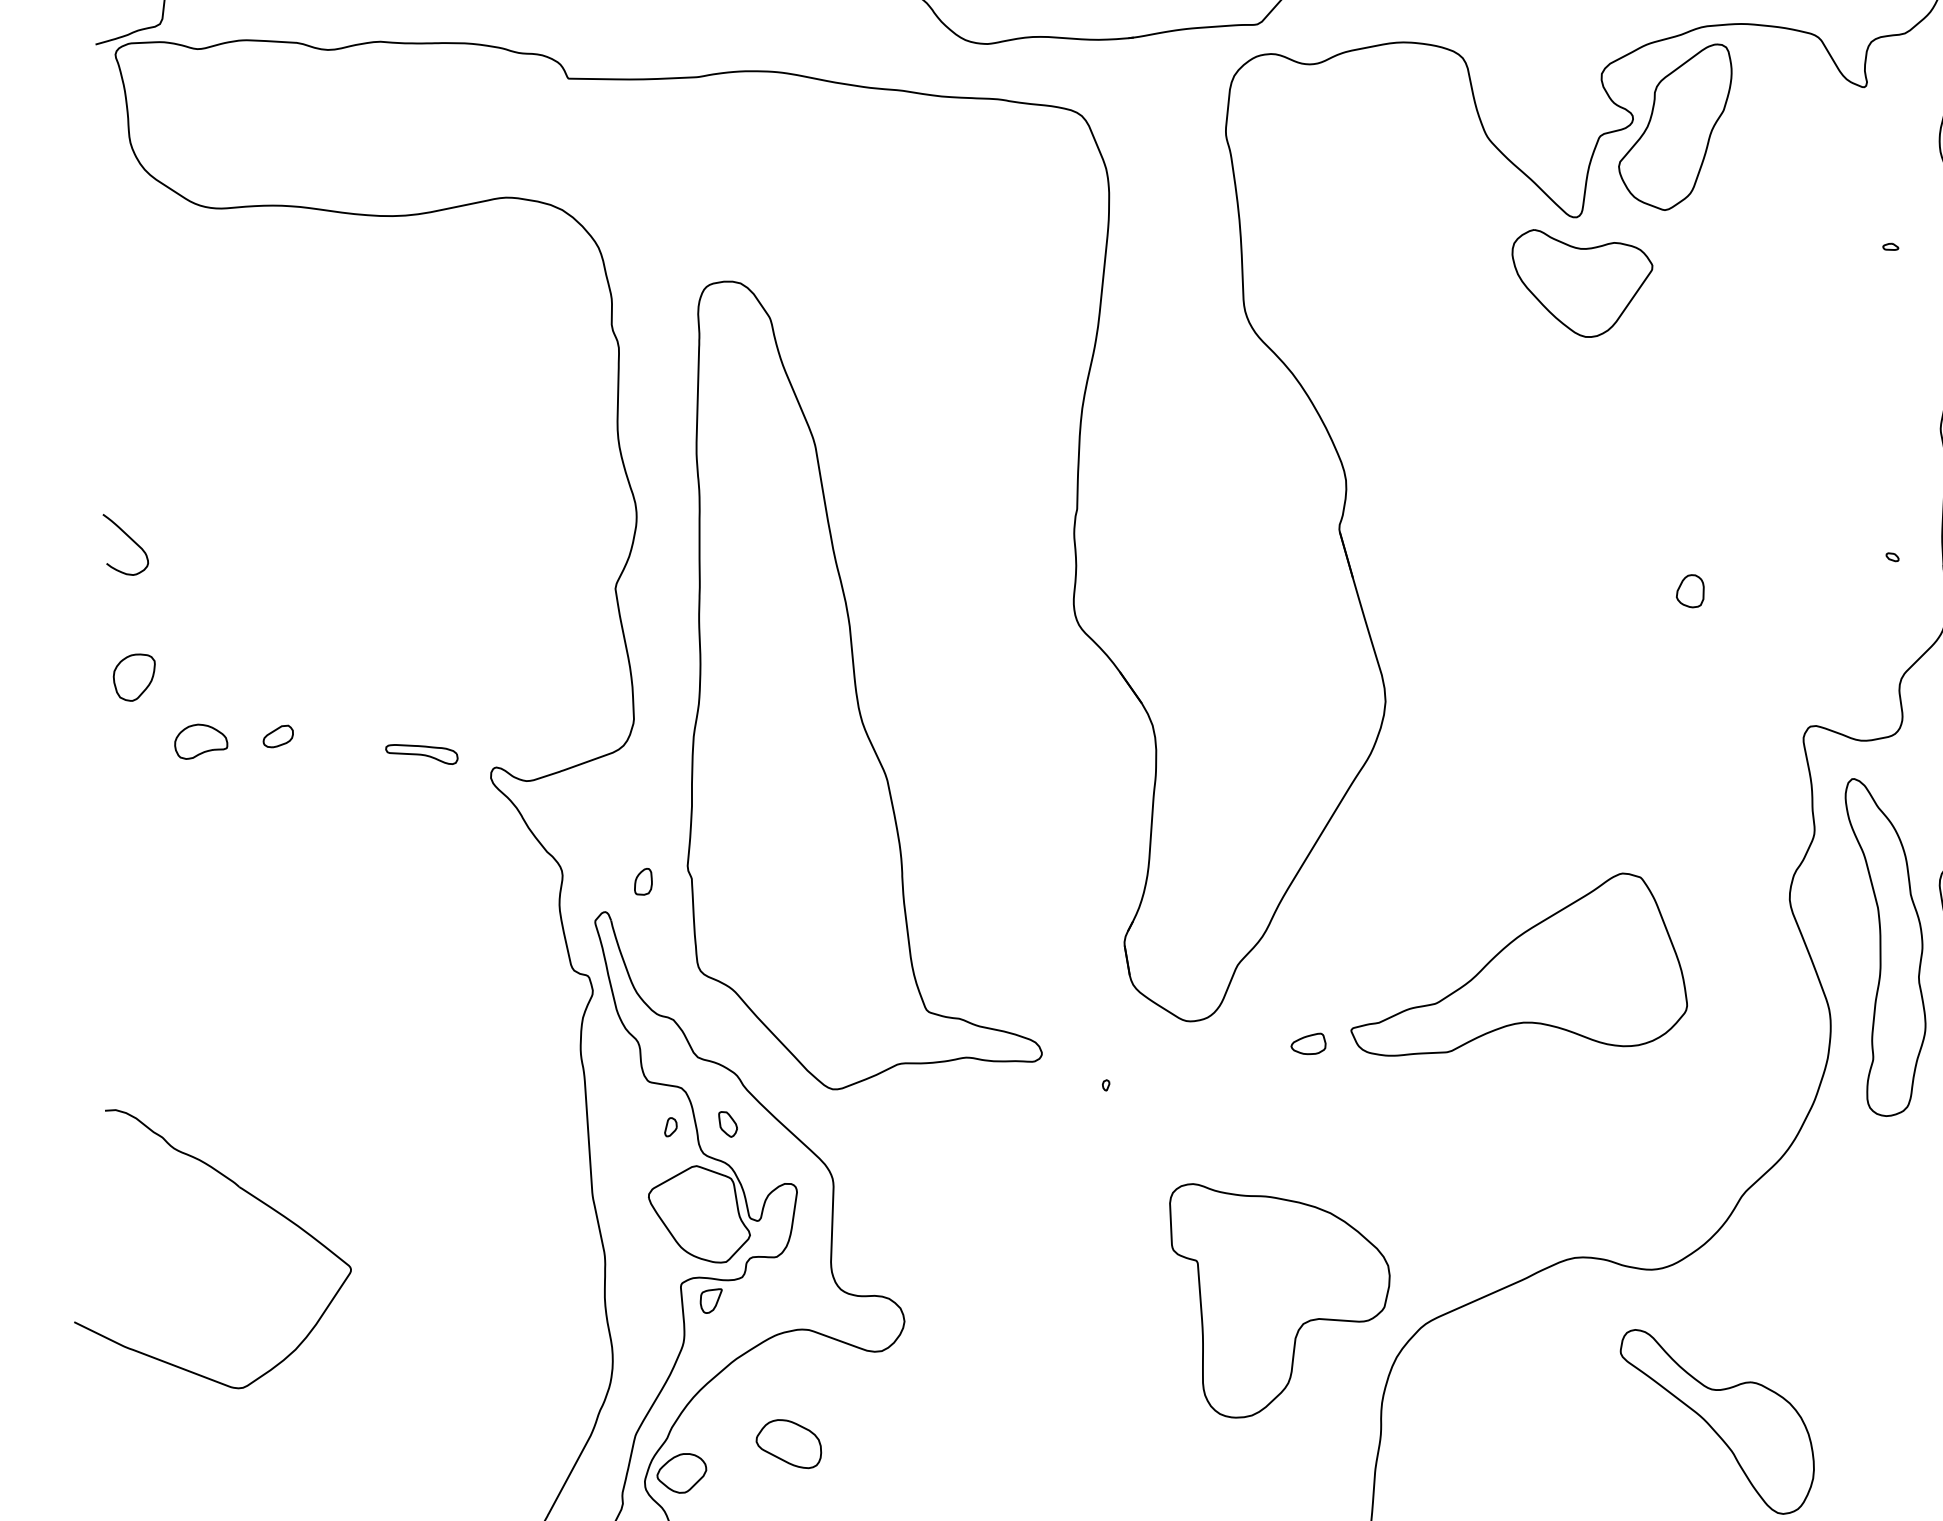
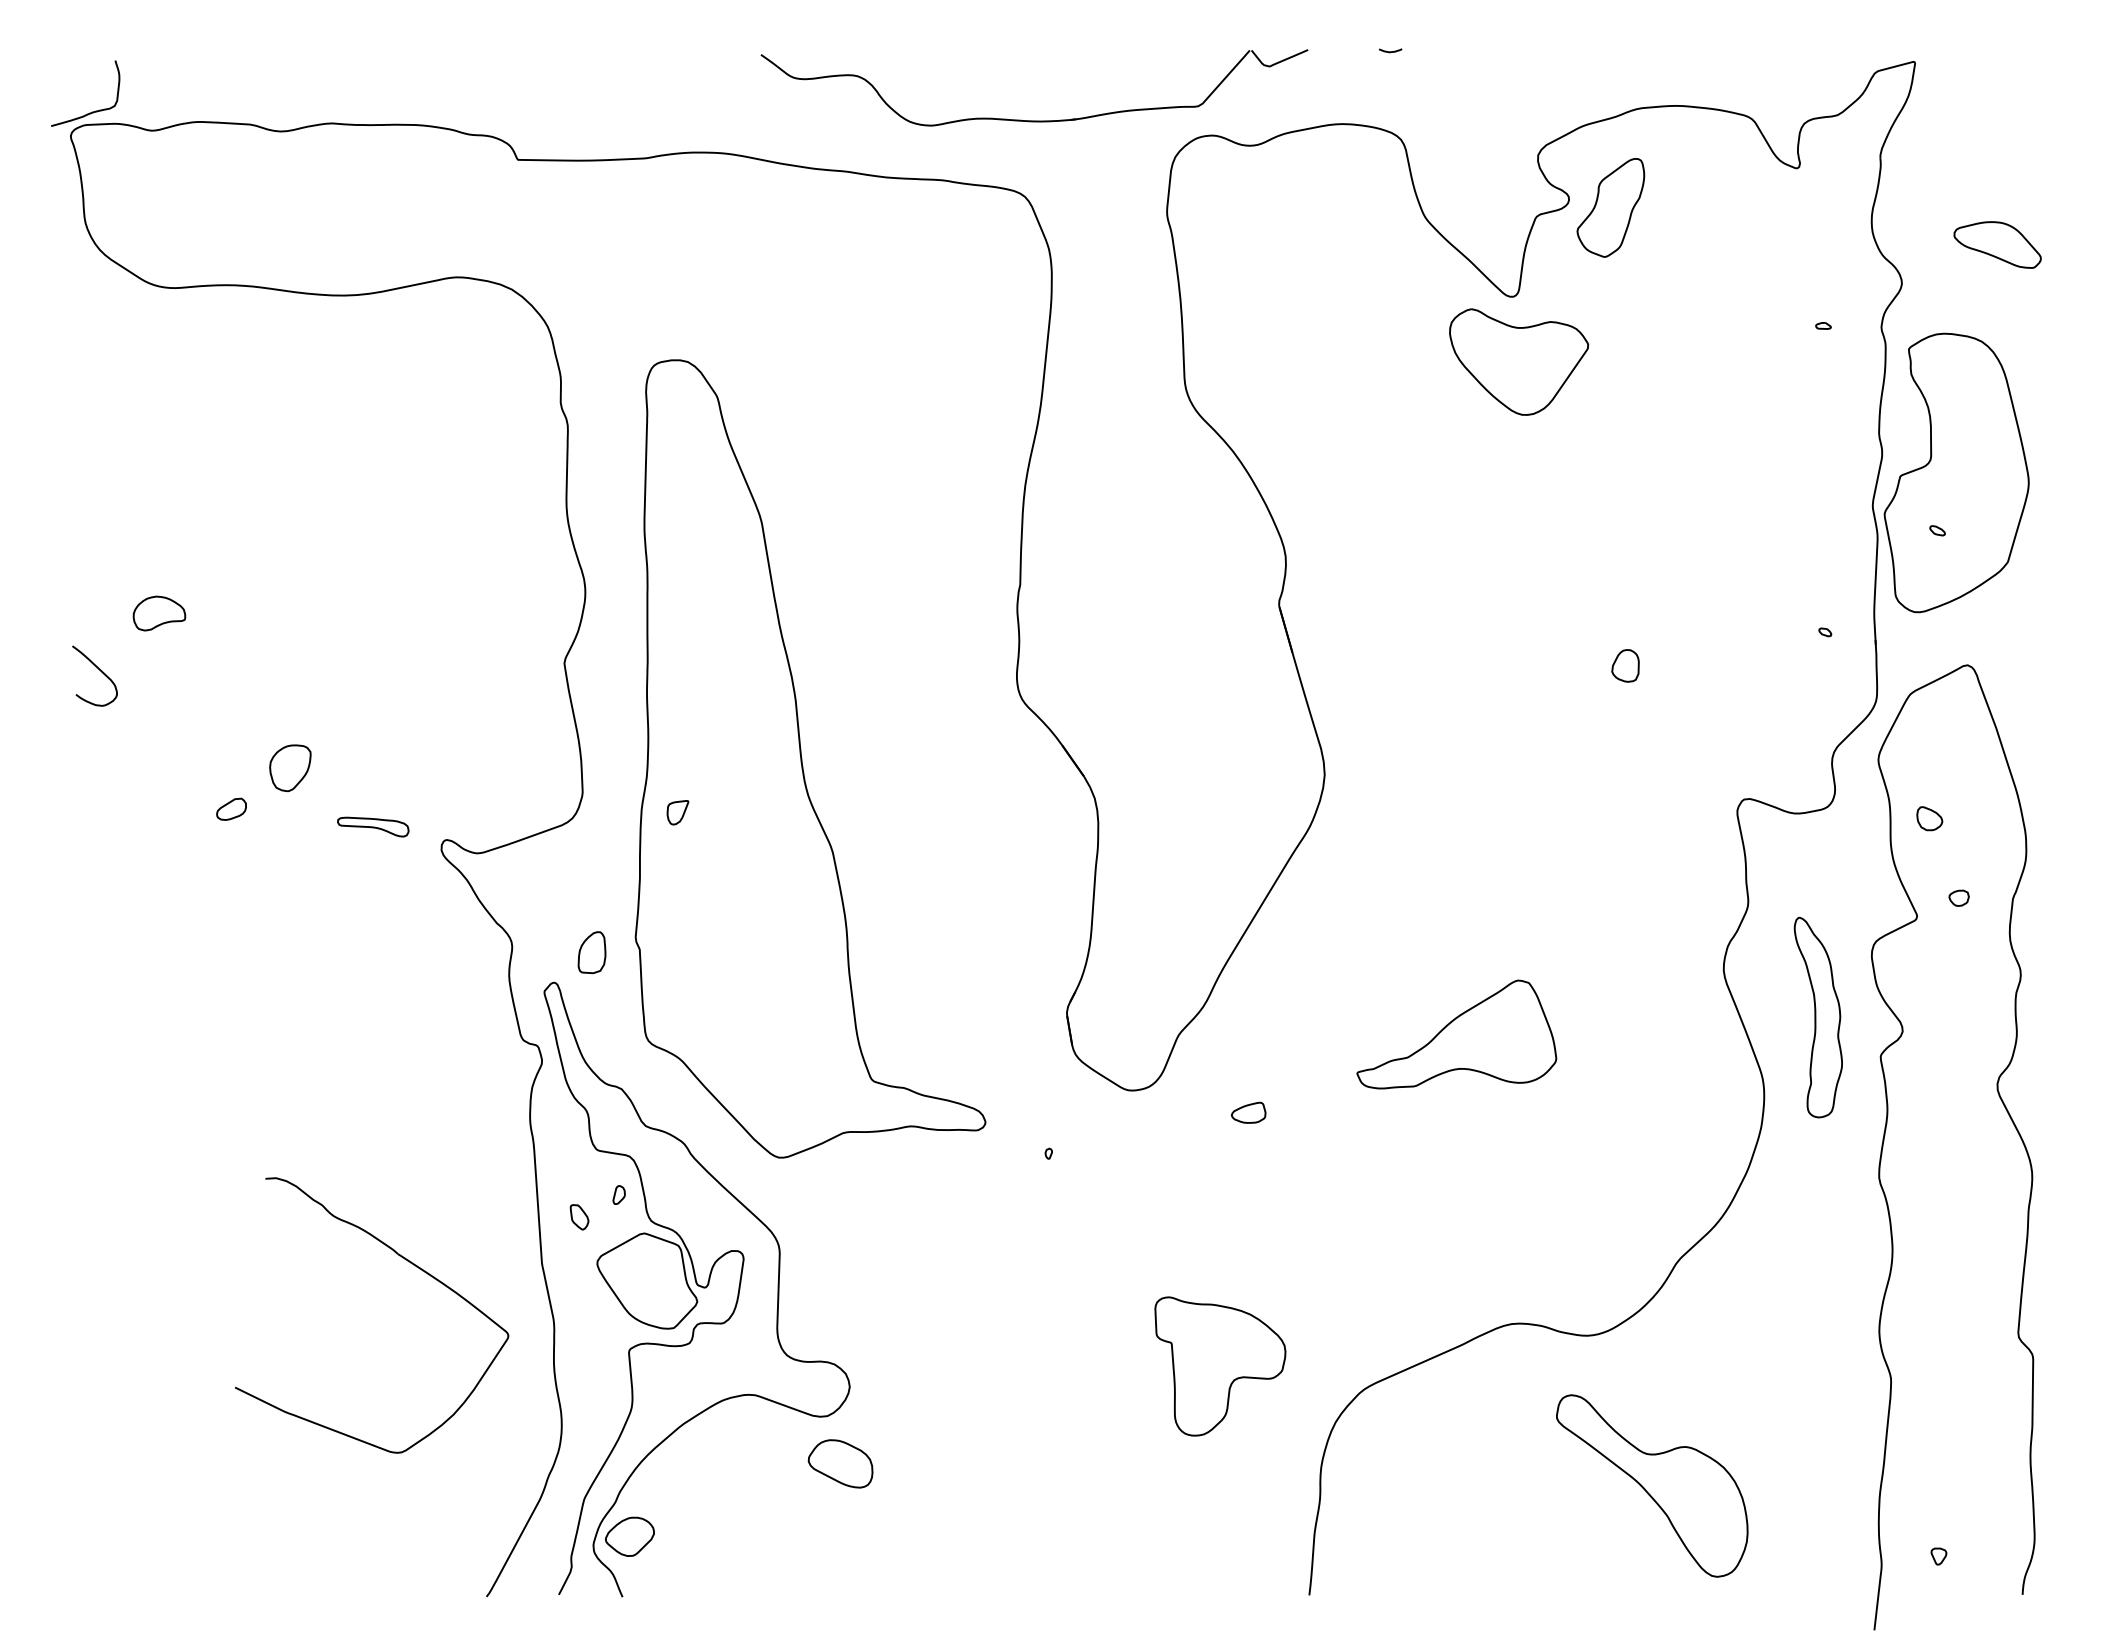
part: (1675, 126) -> (1610, 207), size x0.6
curve: (130, 539) -> (99, 670), moved
part: (134, 677) -> (290, 768), moved
part: (201, 741) -> (159, 613), moved
part: (642, 881) -> (591, 952), size x1.6
part: (1885, 947) -> (1818, 1017), size x0.6
part: (1519, 964) -> (1456, 1034), size x0.6
part: (727, 1124) -> (579, 1217), moved
part: (248, 1194) -> (407, 1261), moved
part: (710, 1300) -> (677, 812), moved
part: (1280, 1300) -> (1220, 1366), size x0.6
part: (788, 1443) -> (840, 1463), moved

